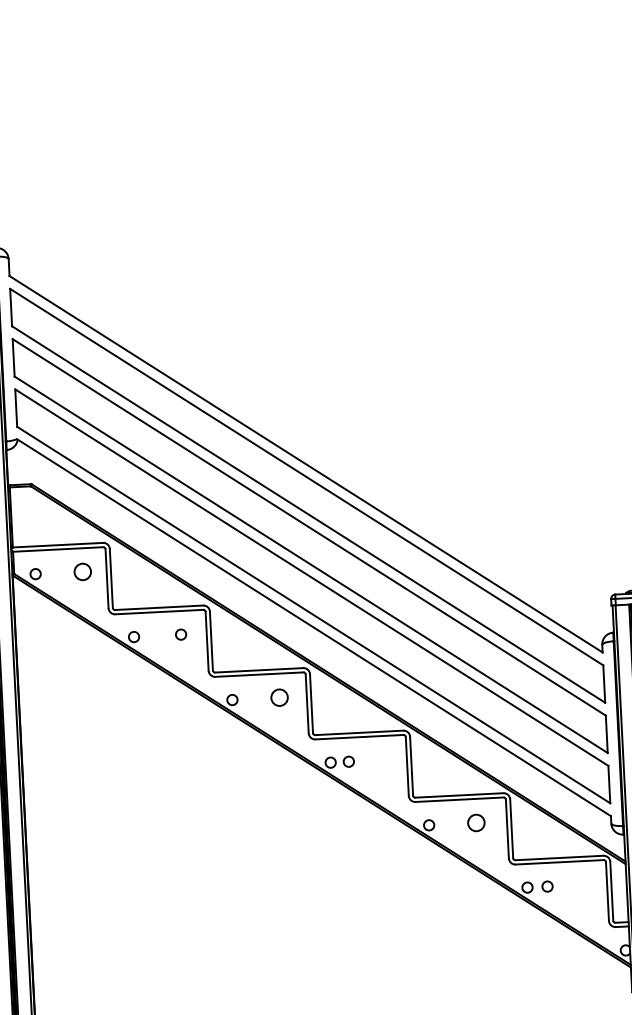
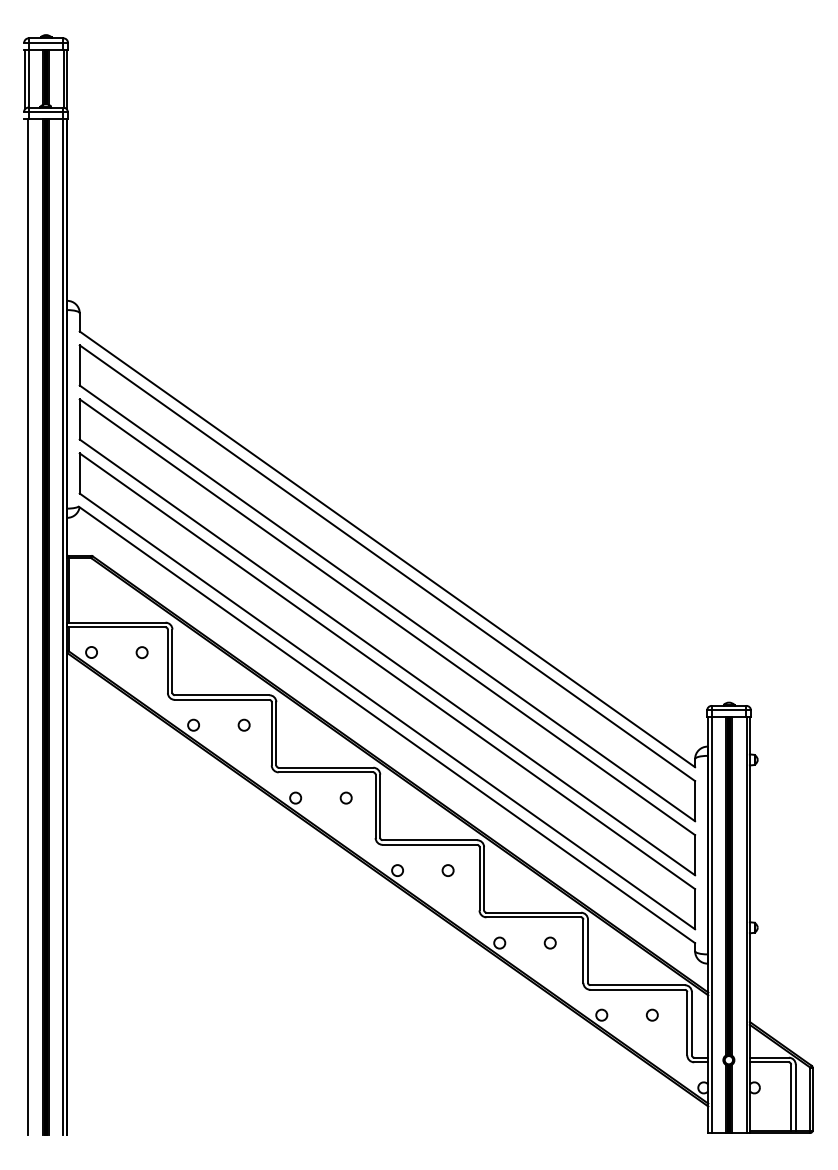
circle: (82, 571) -> (141, 652), size x0.62
circle: (278, 697) -> (345, 797), size x0.62
circle: (348, 761) -> (447, 870), moved
circle: (475, 822) -> (549, 942), size x0.62
circle: (546, 885) -> (651, 1014), moved

